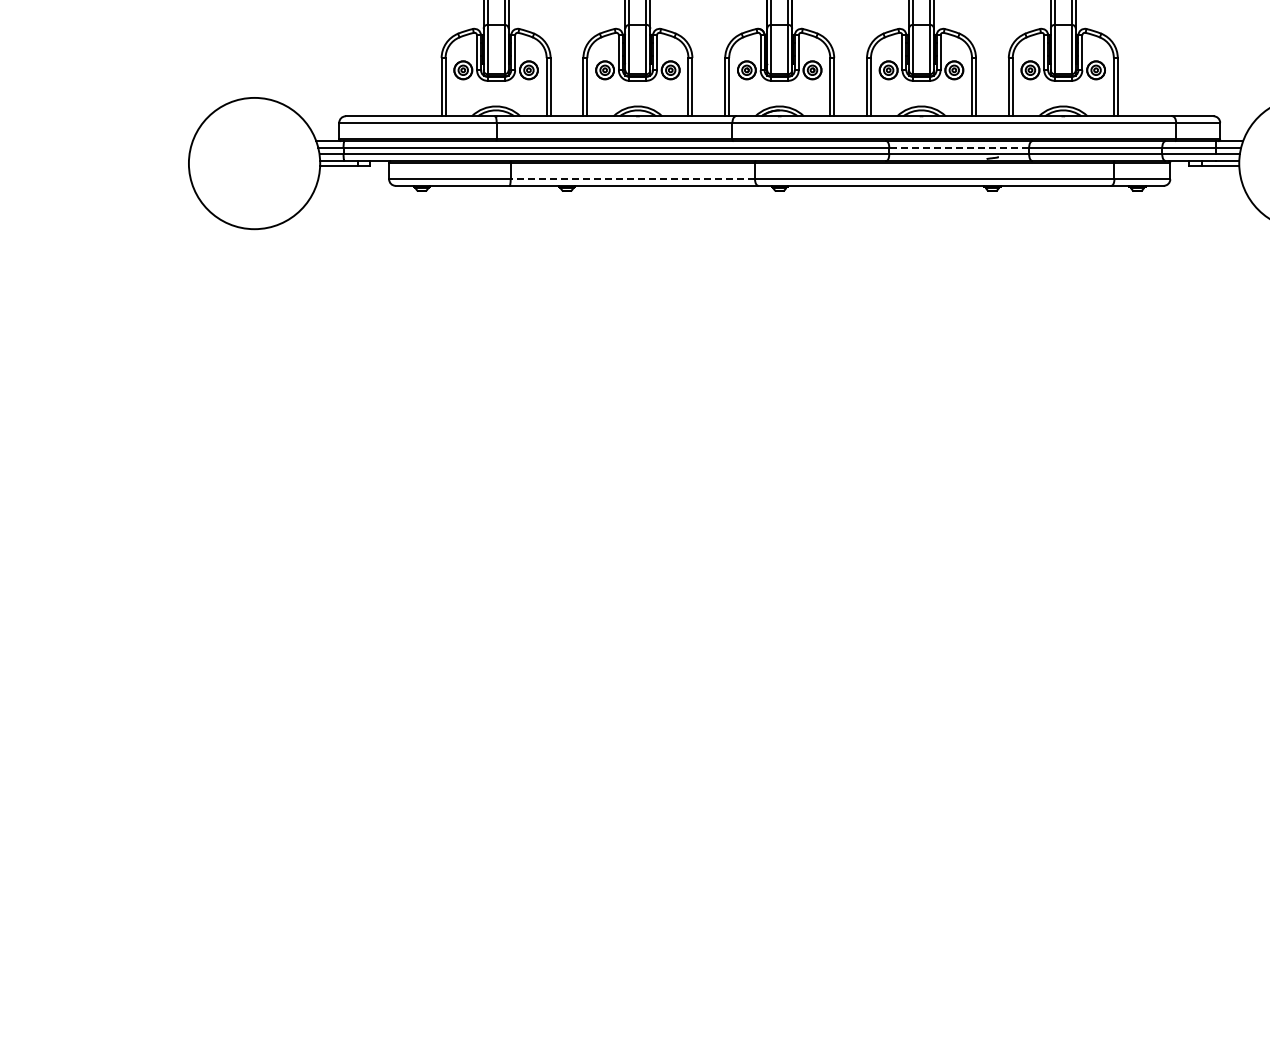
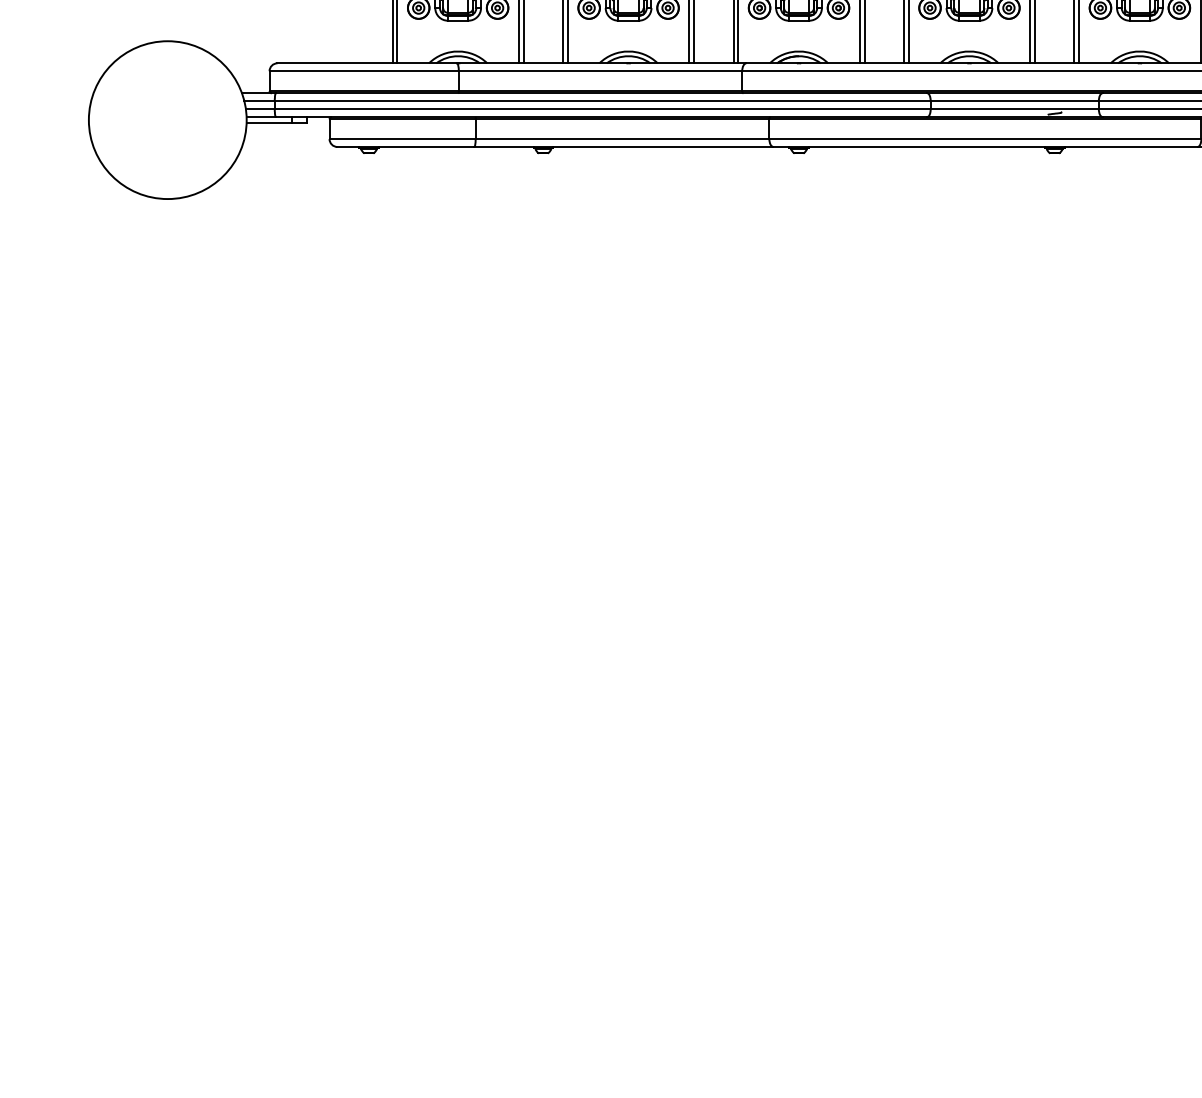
line: (959, 147) -> (1015, 100), dashed -> solid
line: (632, 179) -> (622, 139), dashed -> solid

